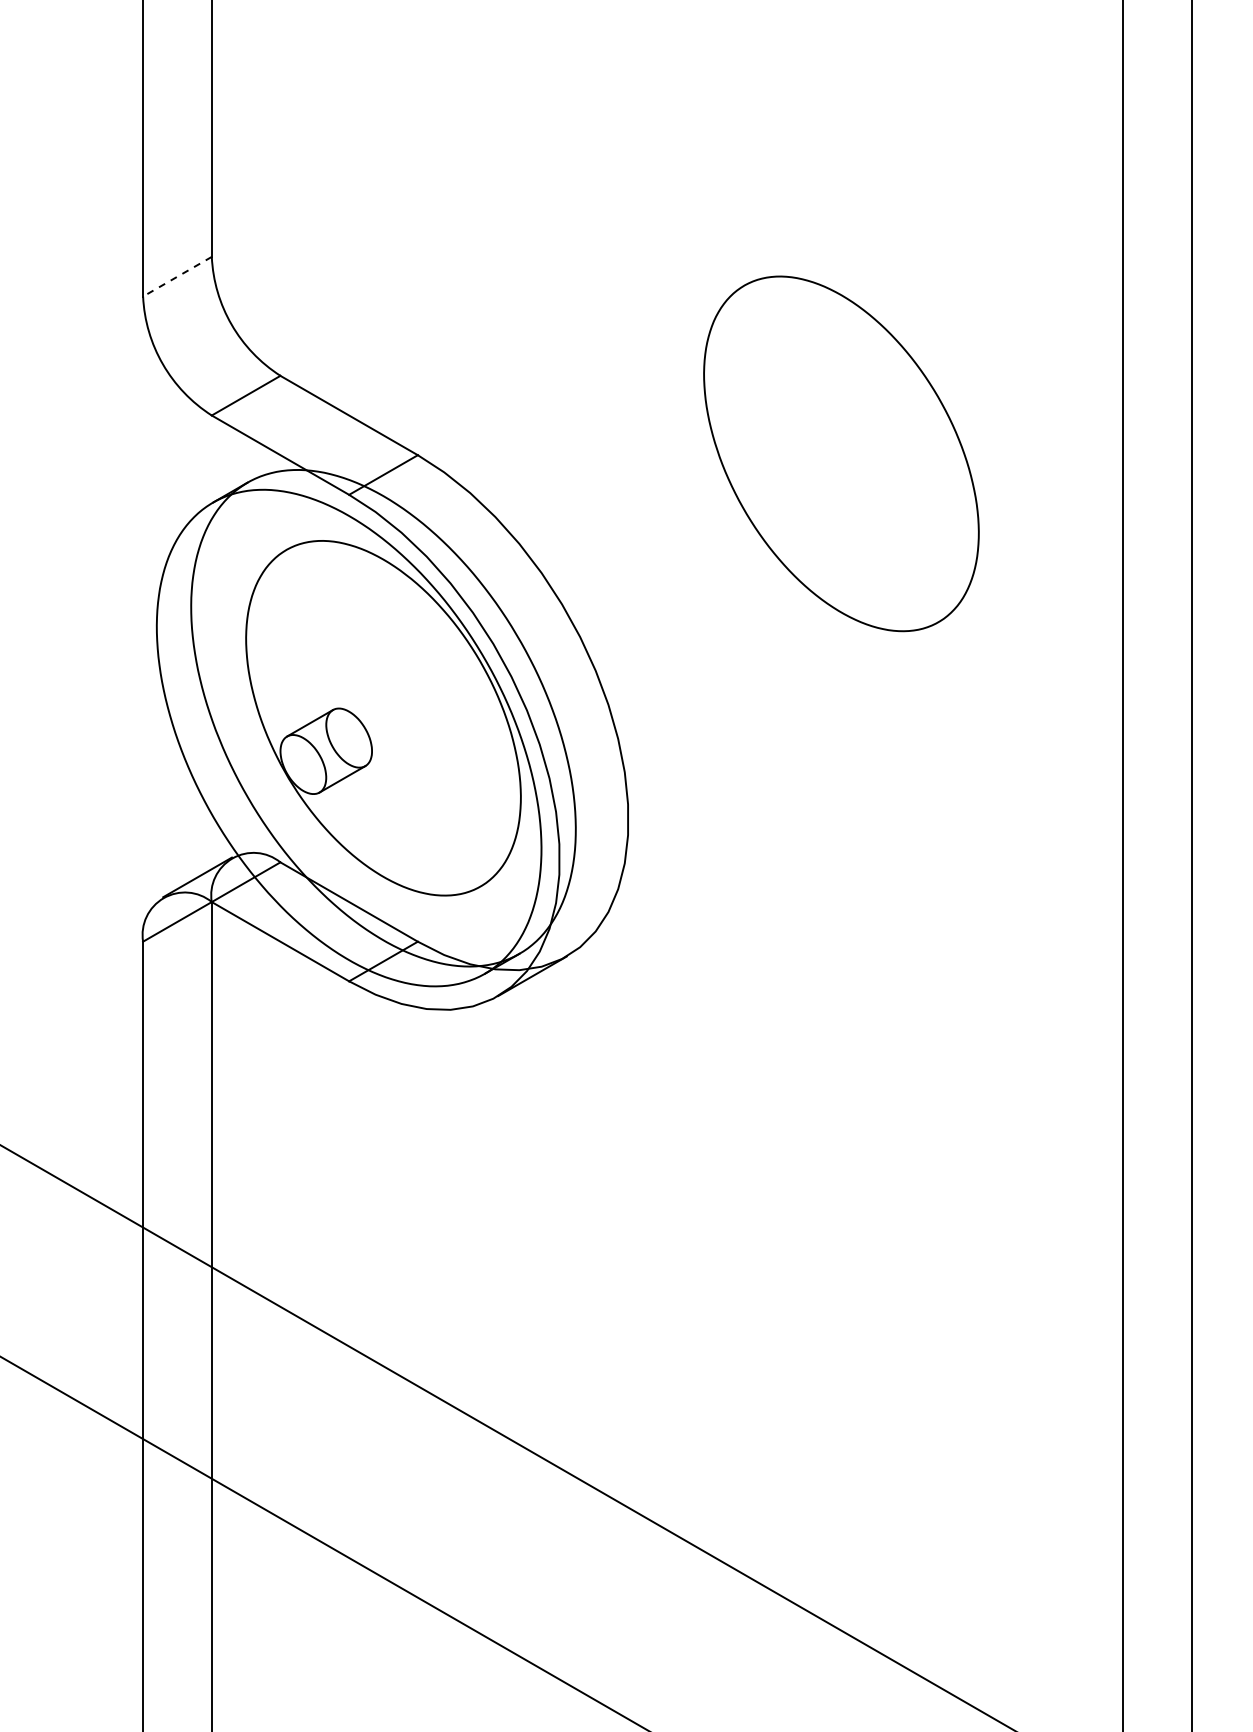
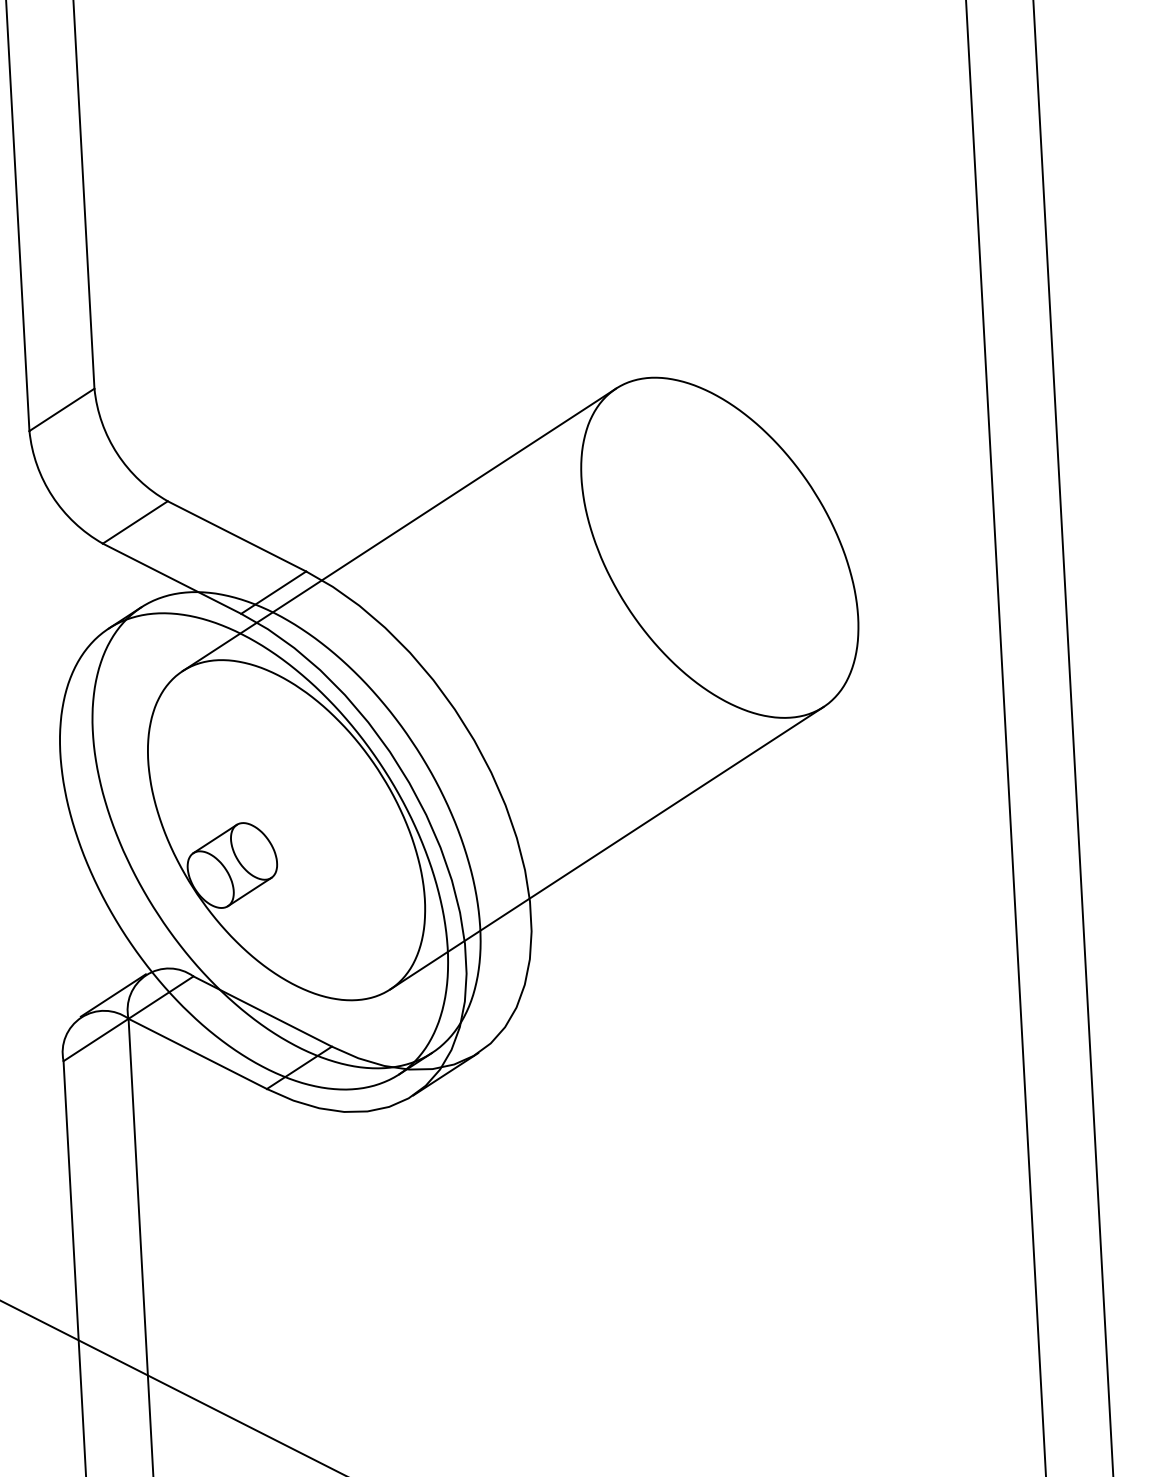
line: (177, 276) -> (61, 409), dashed -> solid
line: (515, 417) -> (399, 529), added
line: (709, 754) -> (606, 848), added

